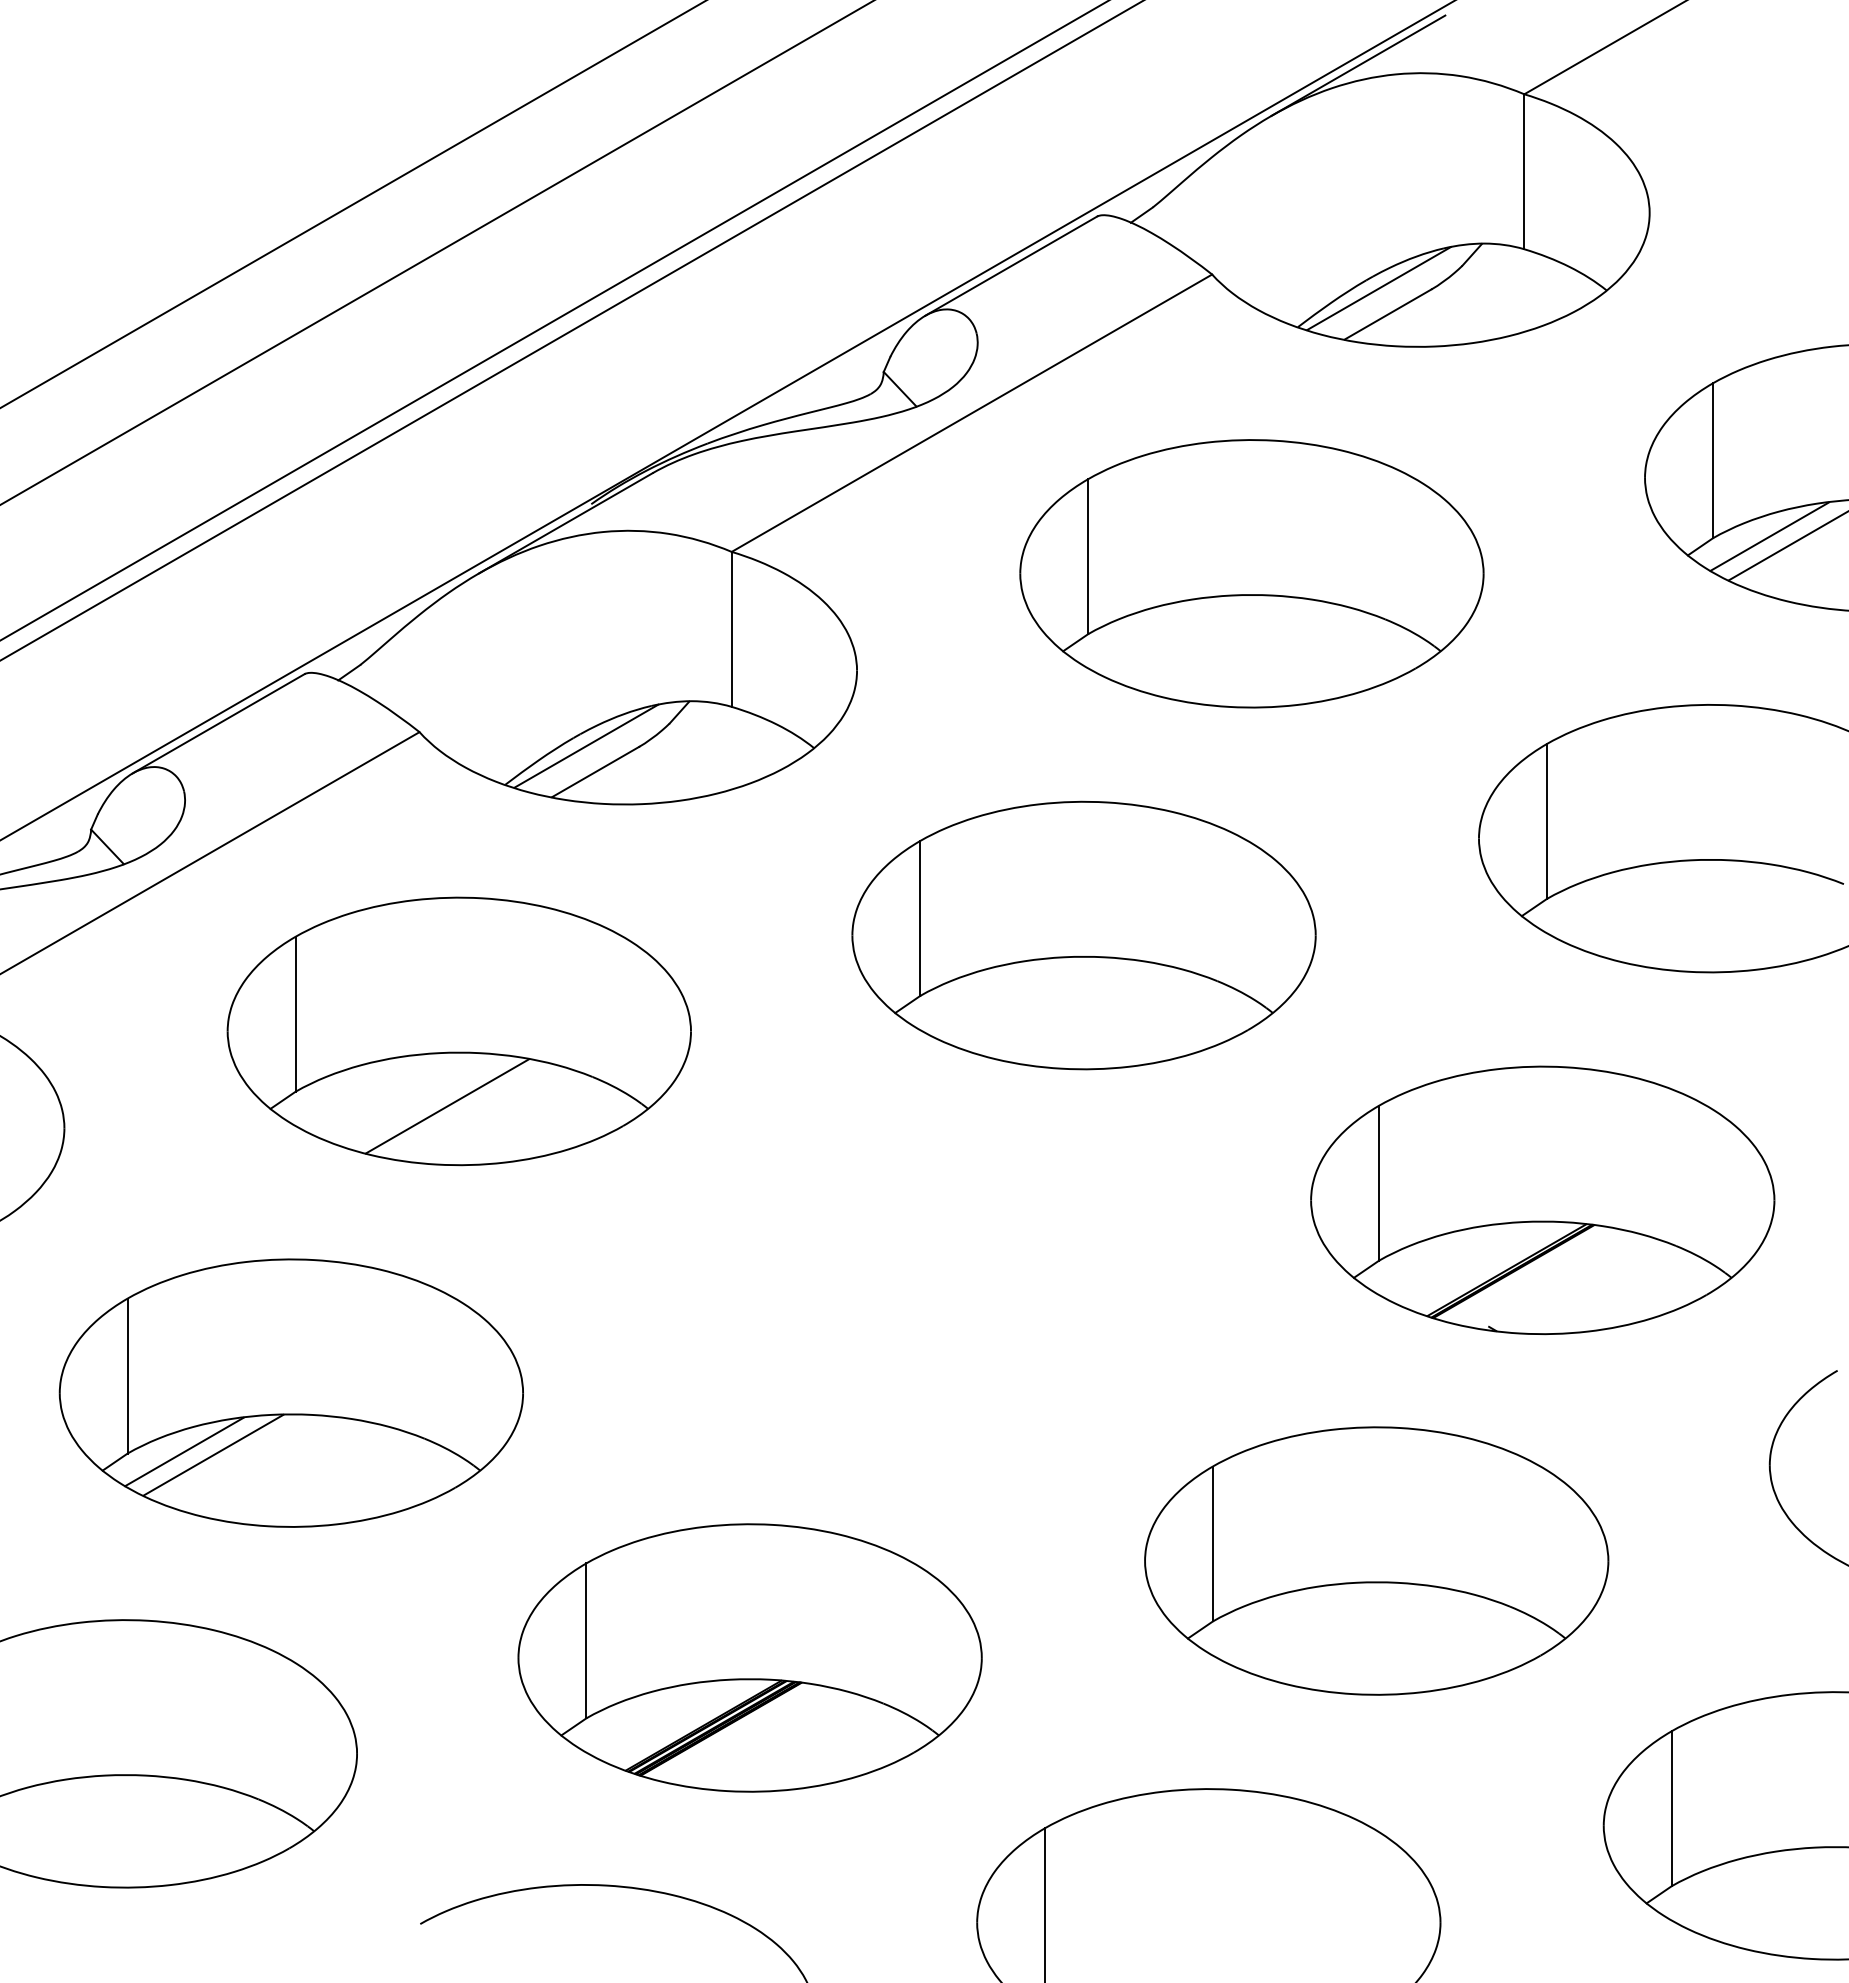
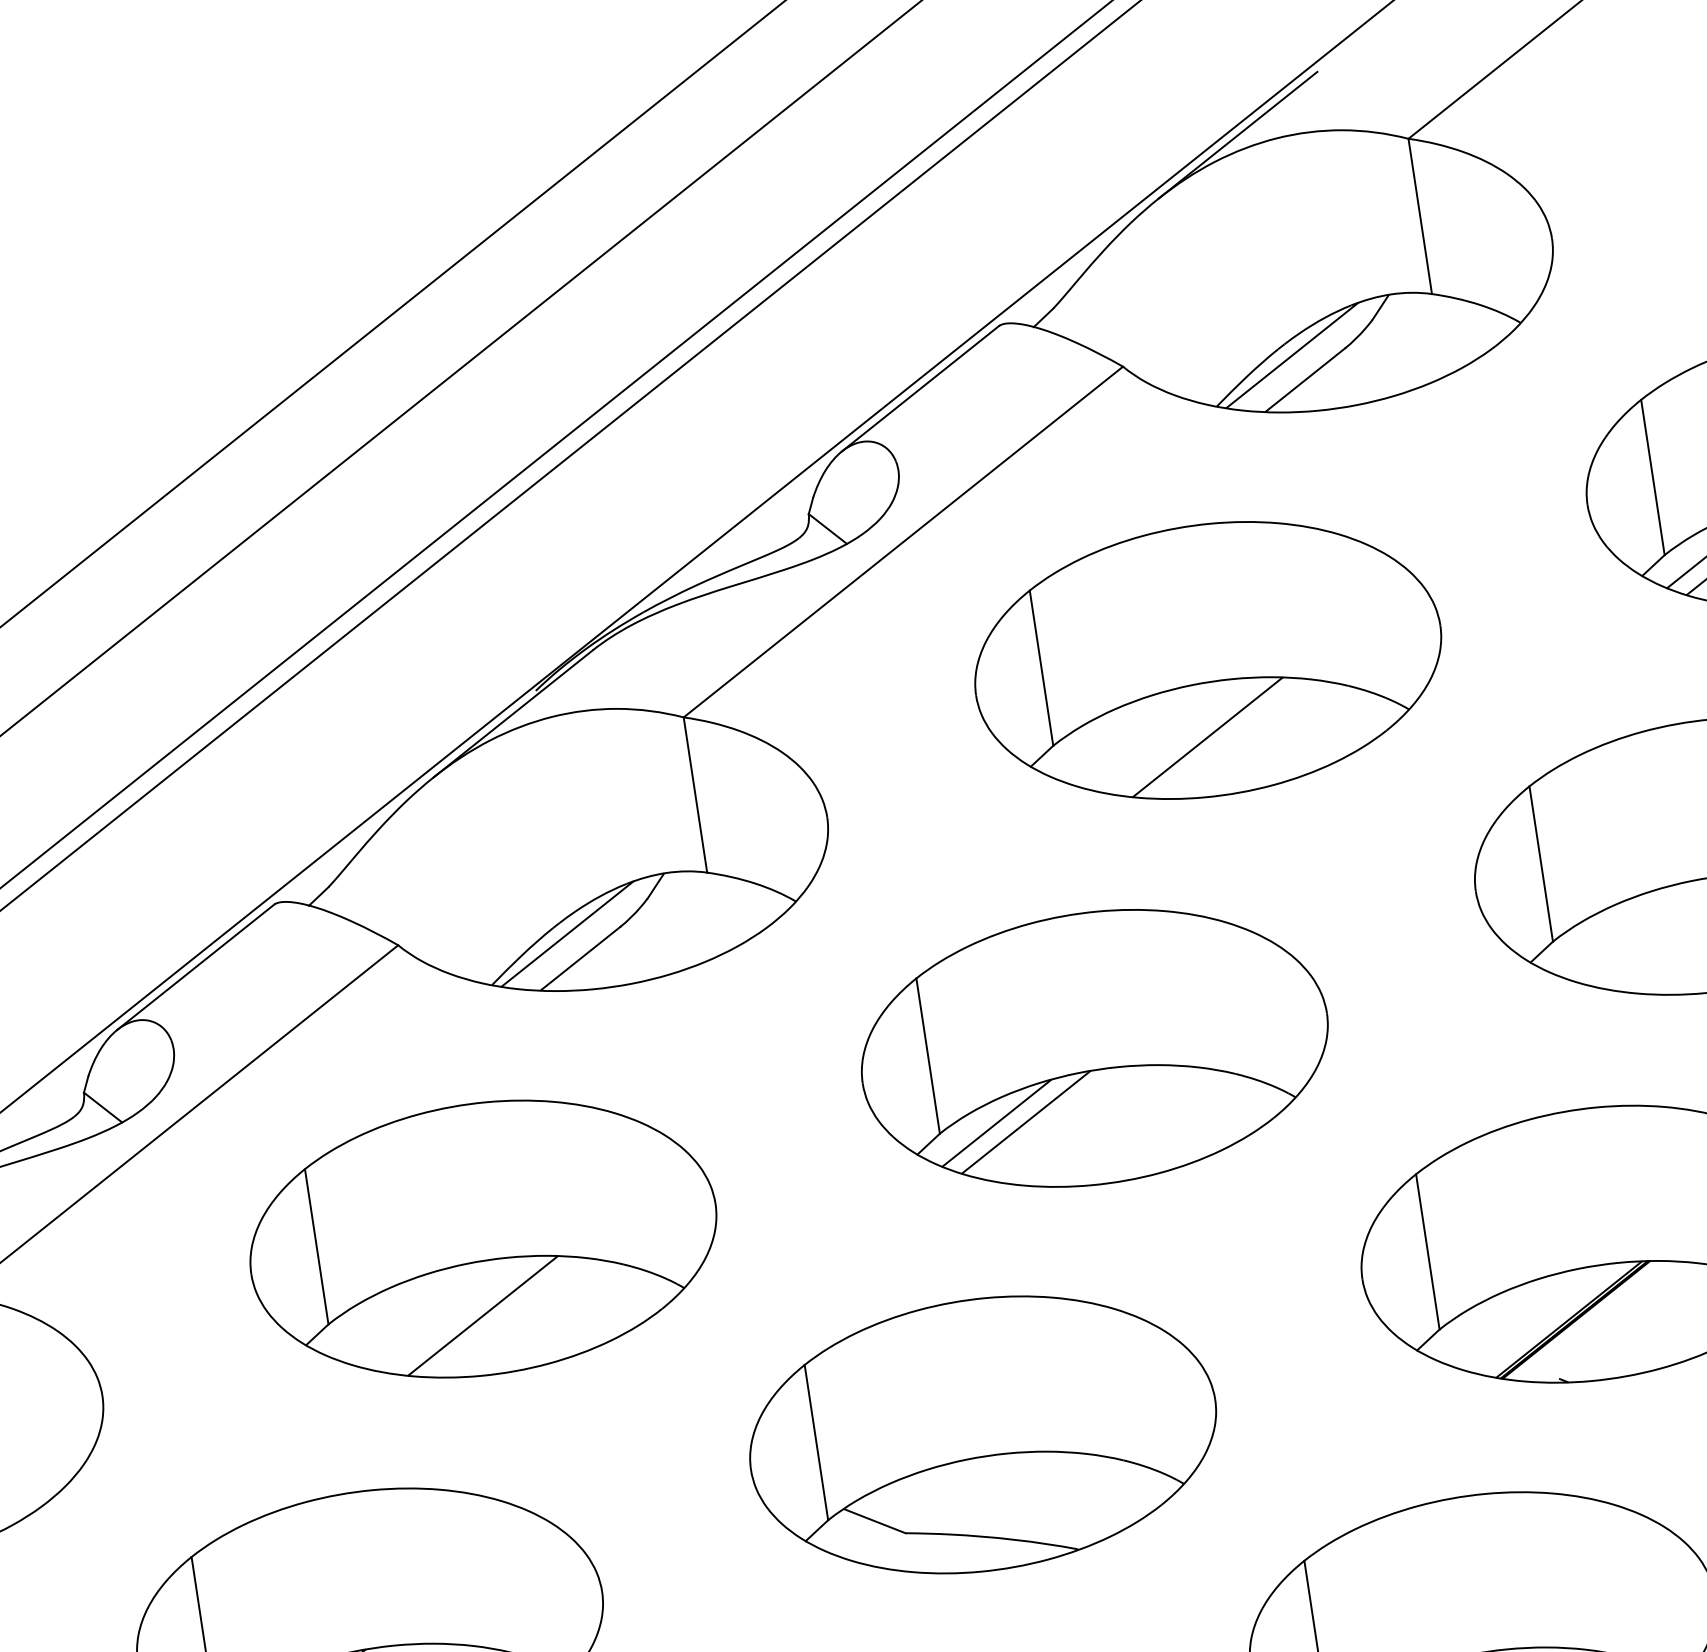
line: (1239, 648) -> (1207, 737), added
line: (976, 994) -> (996, 1123), added
line: (1006, 997) -> (1026, 1122), added
part: (917, 1295) -> (982, 1434), added

